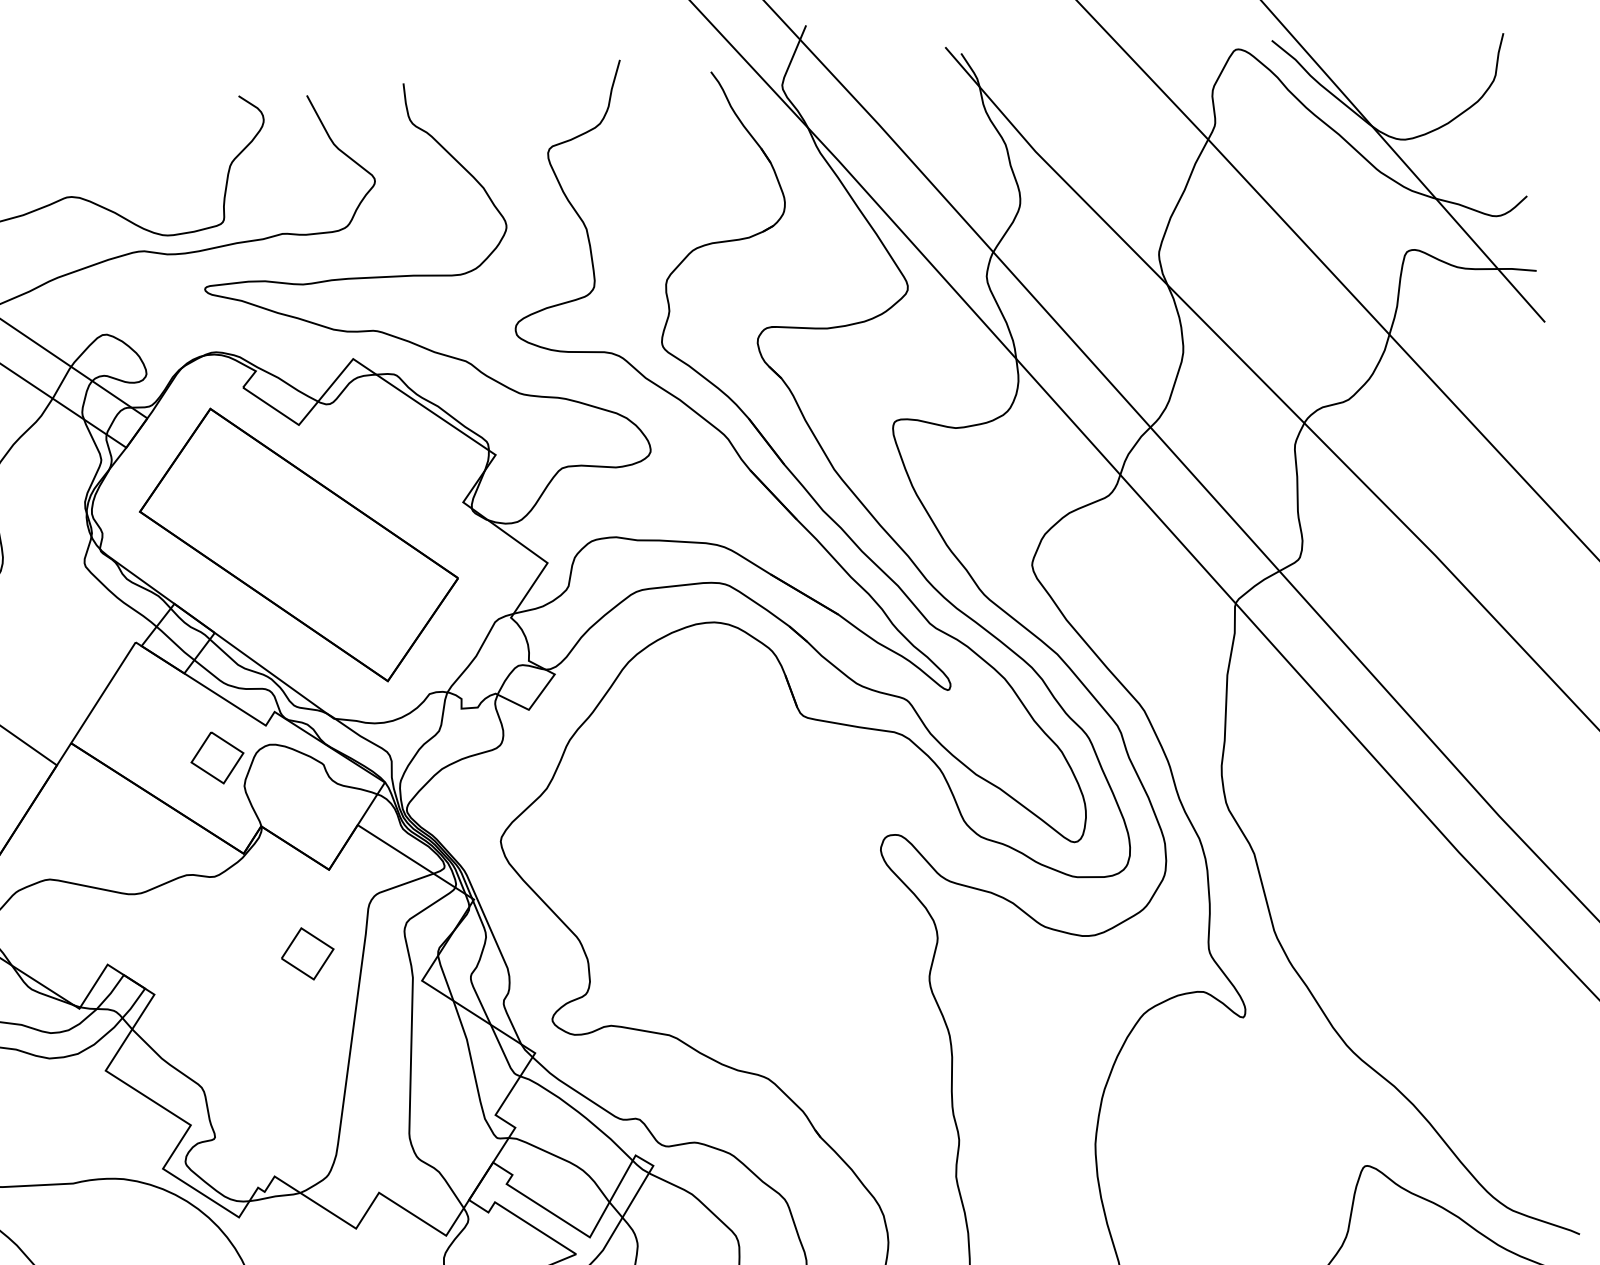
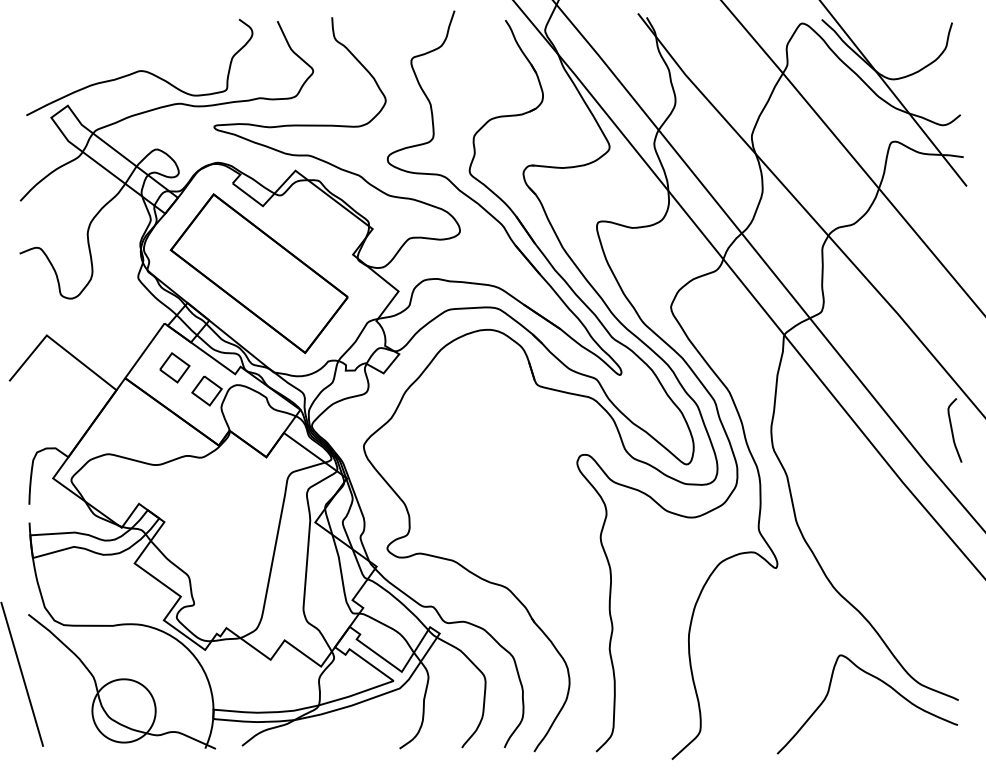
curve: (1543, 756) -> (952, 430), added
part: (307, 953) -> (174, 367), moved

